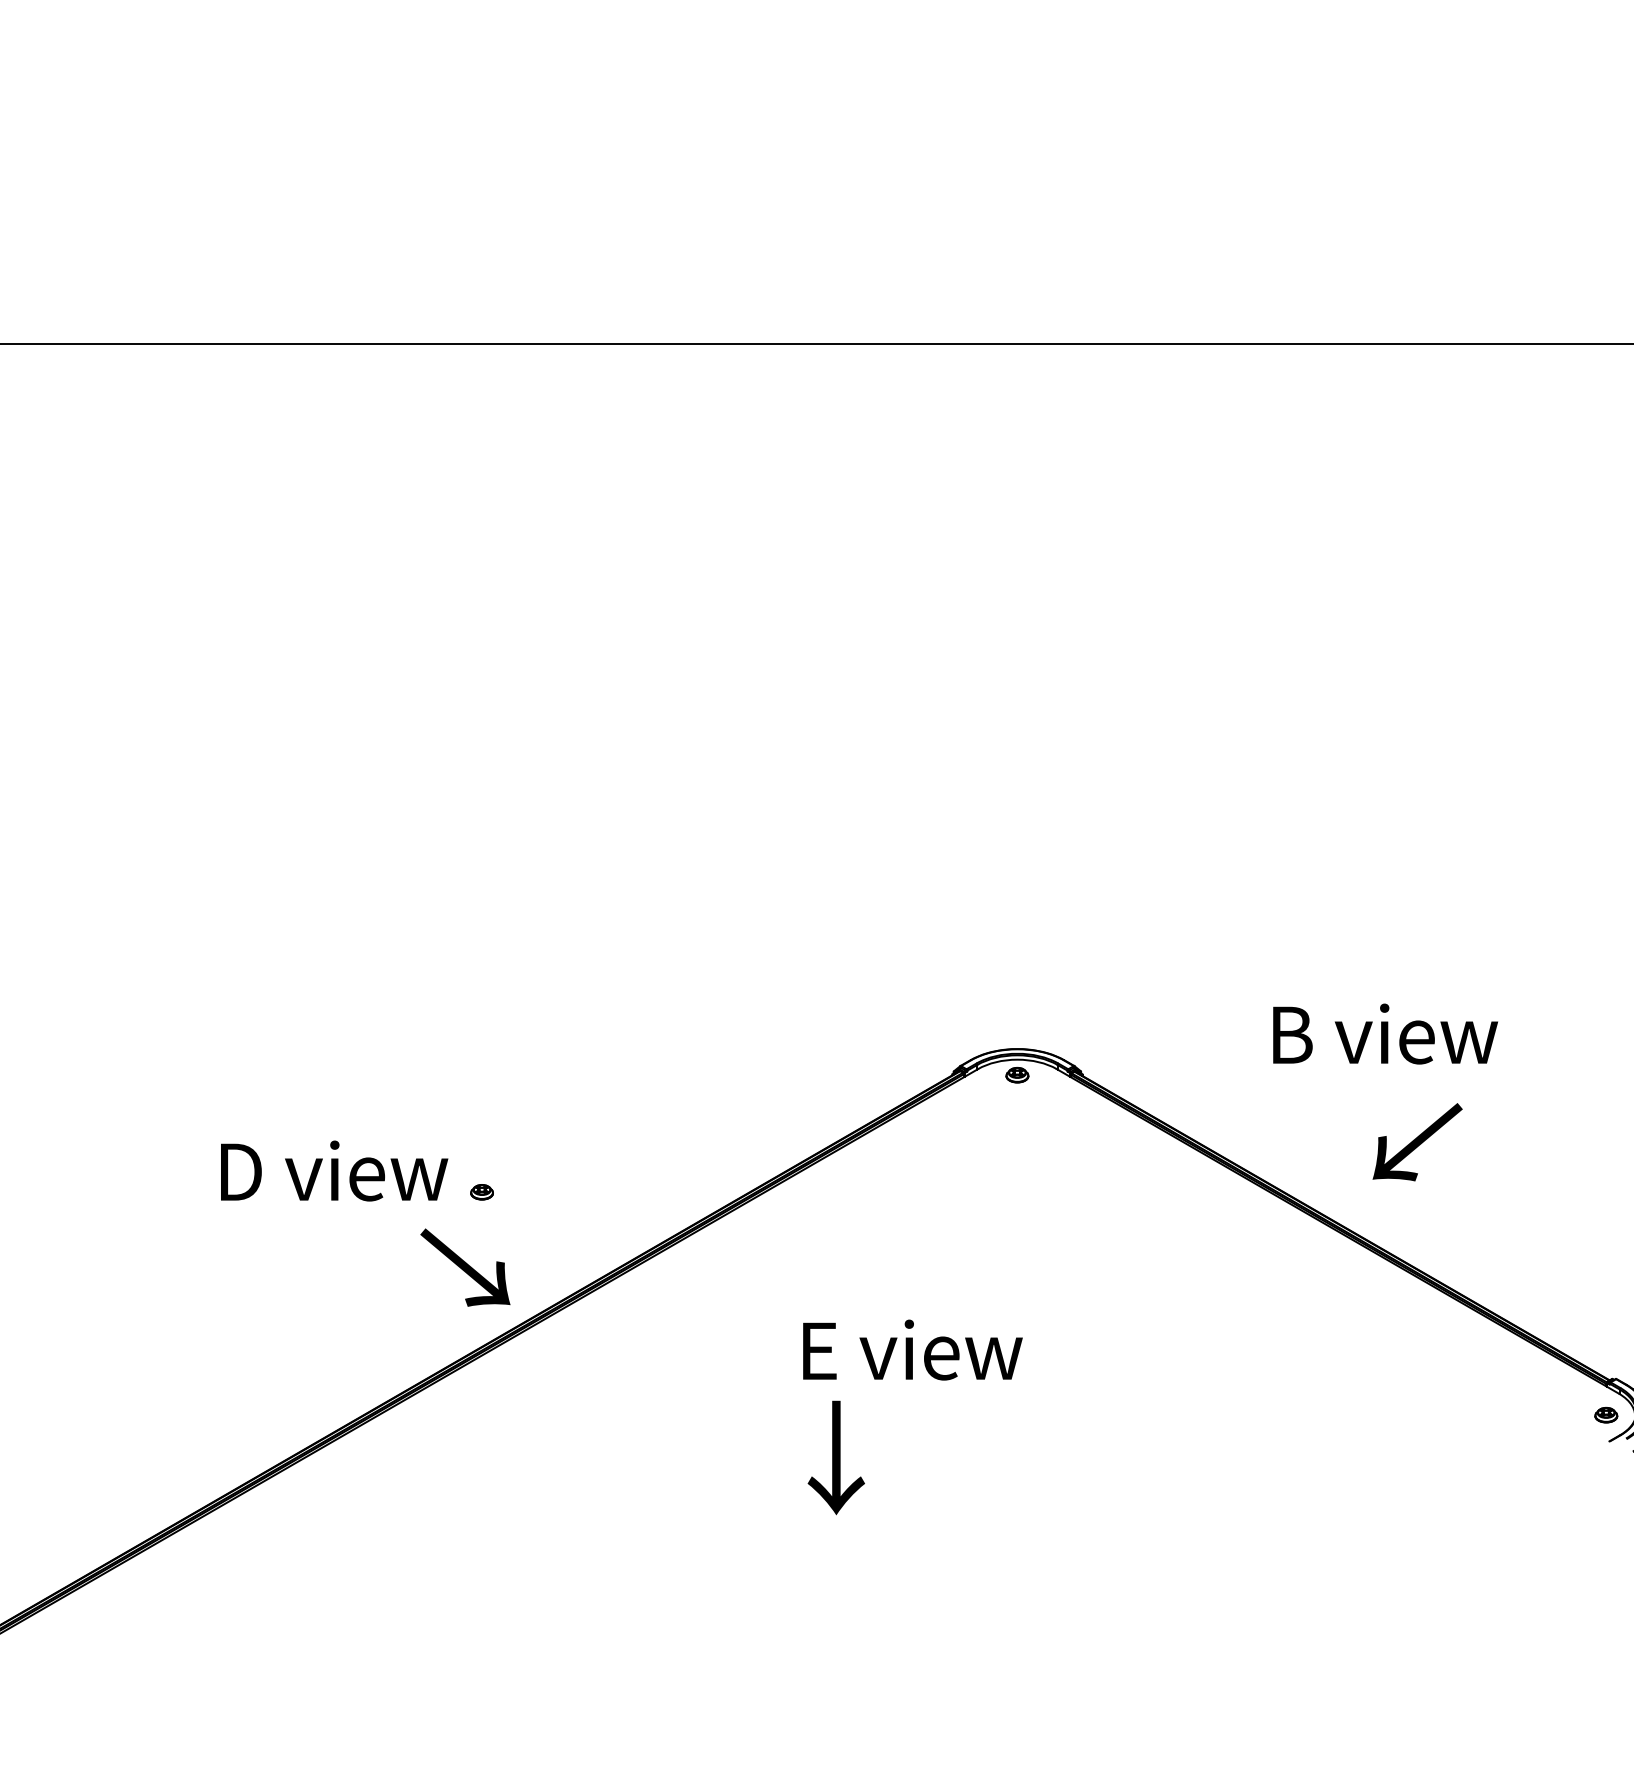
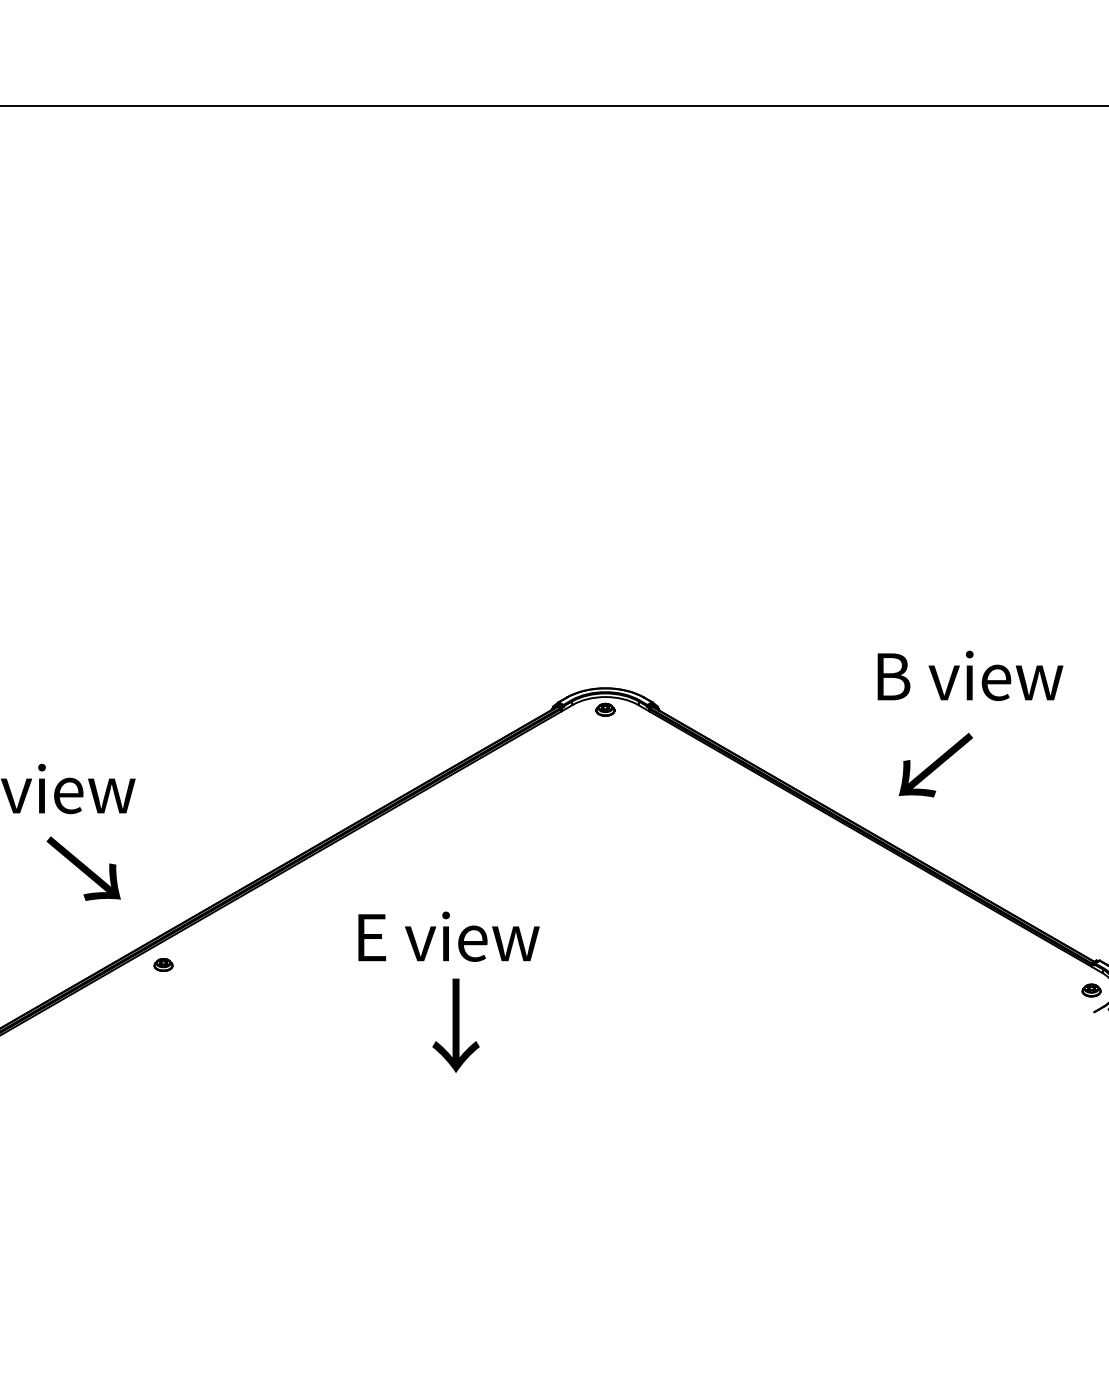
text: (1385, 1033) -> (970, 675), moved
part: (481, 1192) -> (163, 965), moved
text: (465, 1267) -> (83, 868), moved
text: (912, 1349) -> (448, 936), moved

